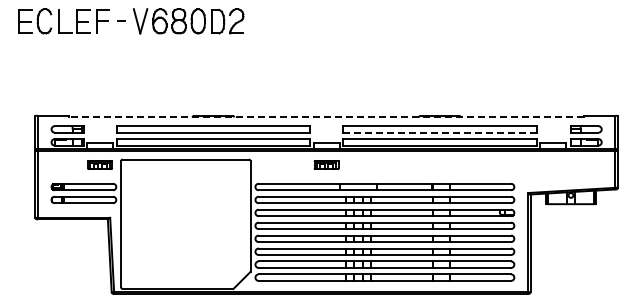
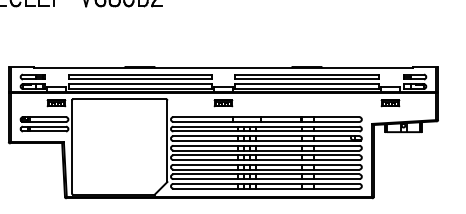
line: (326, 117) -> (223, 68), dashed -> solid
line: (439, 132) -> (306, 79), dashed -> solid
part: (553, 164) -> (390, 102), added

